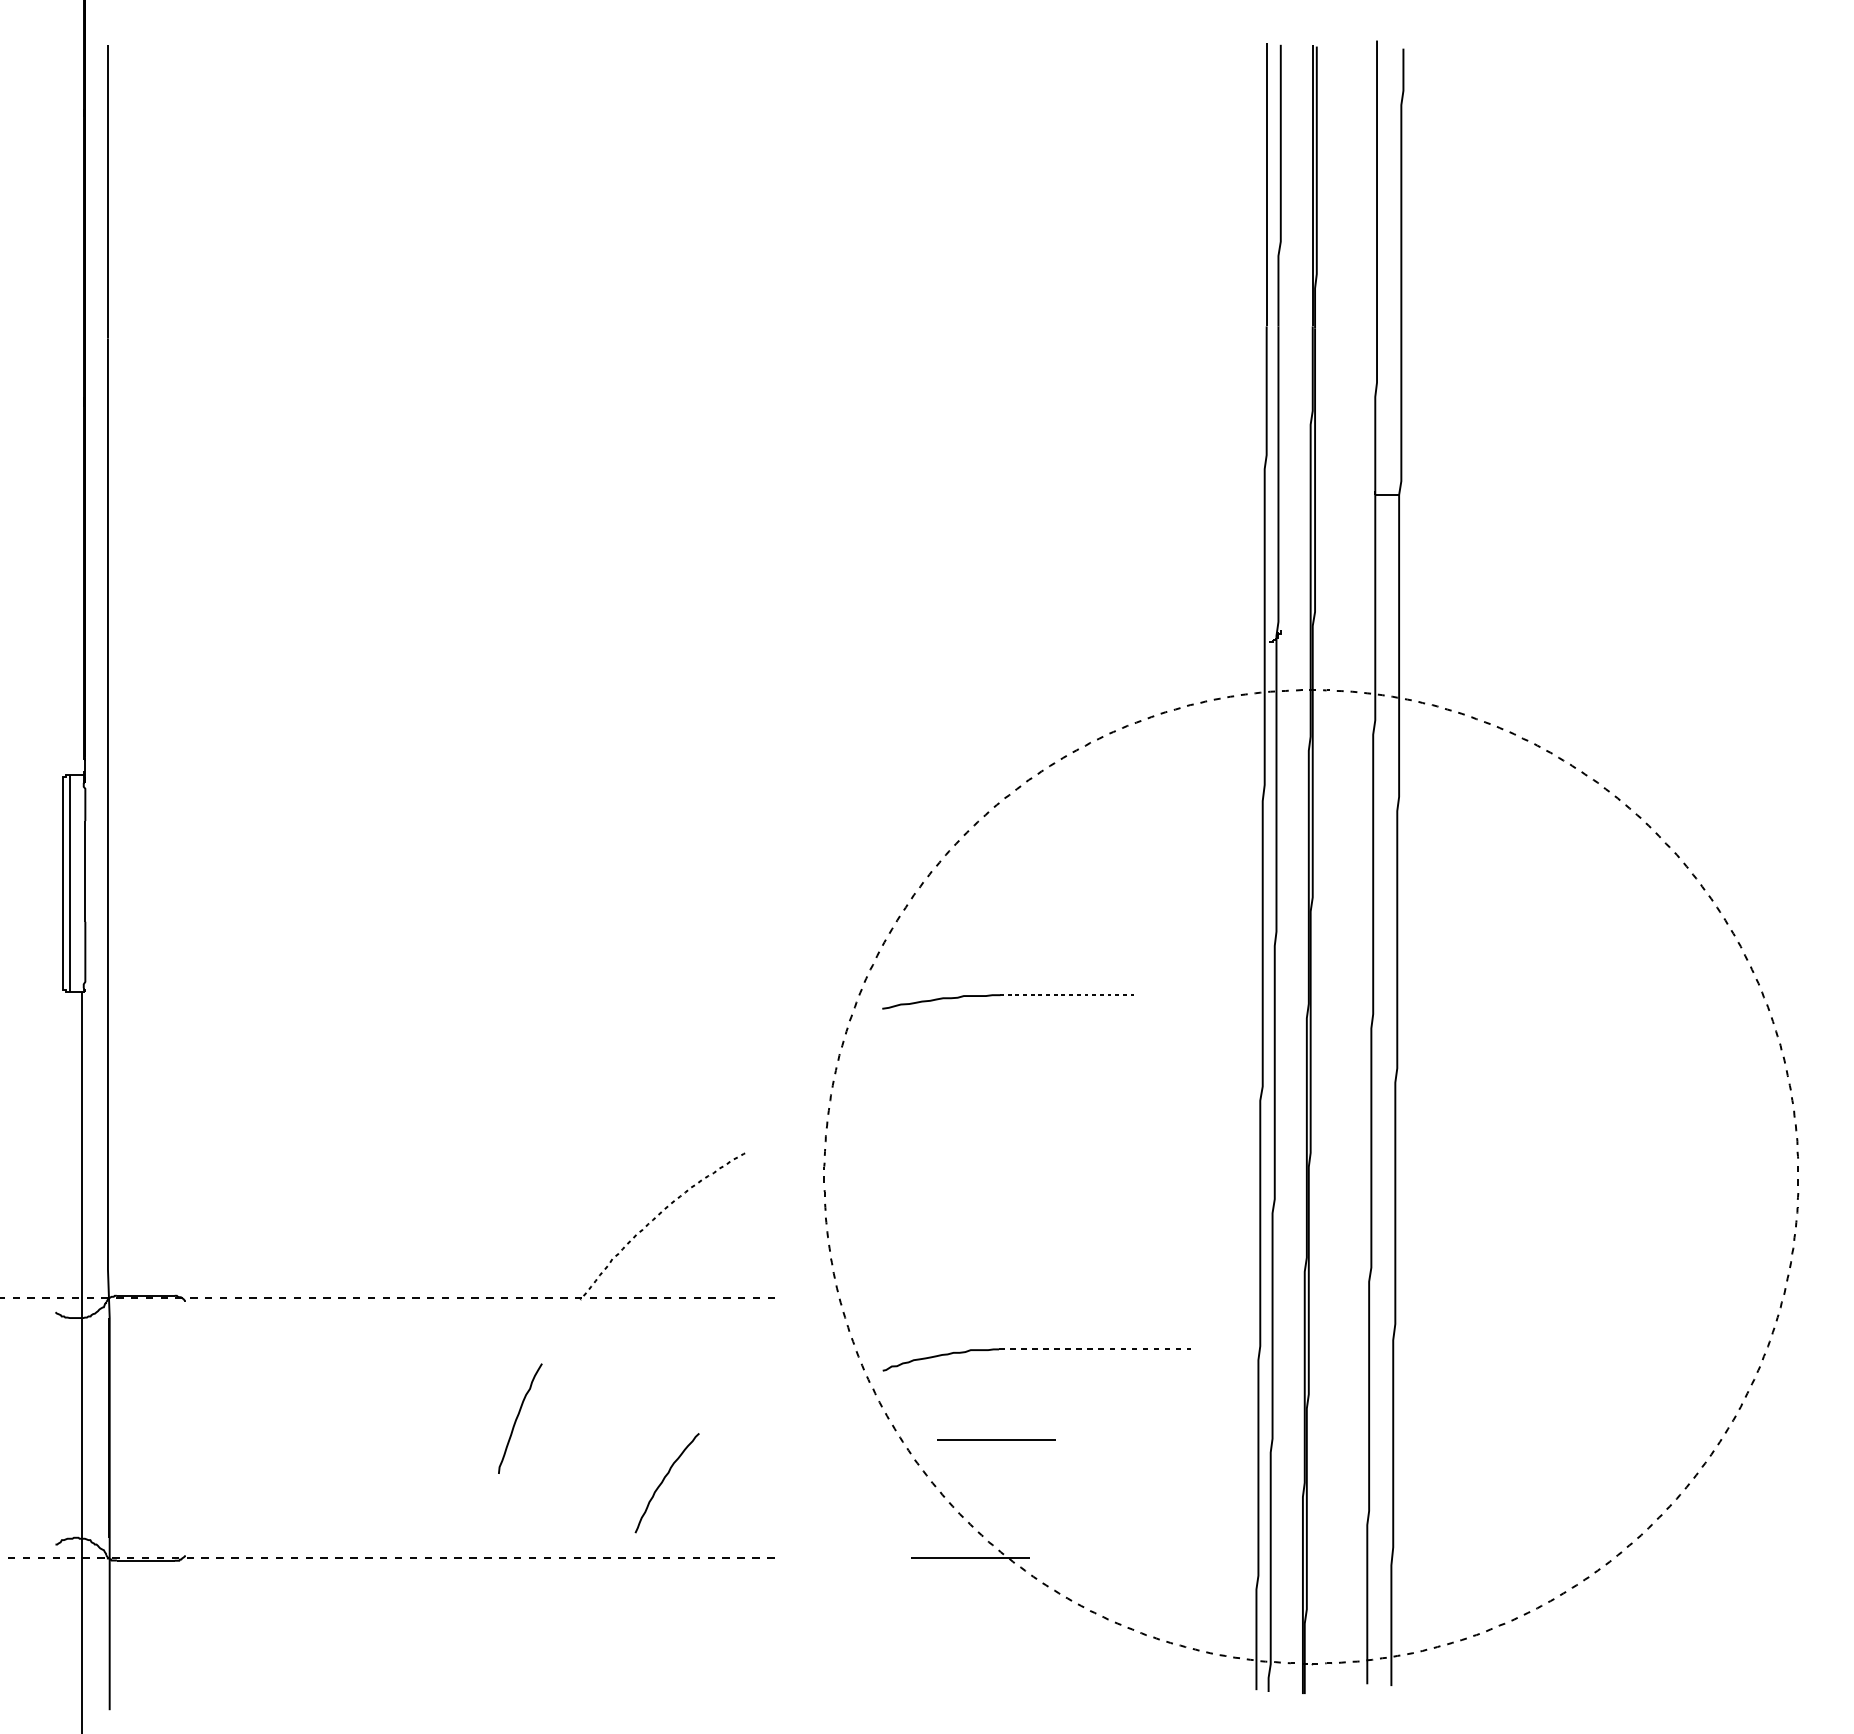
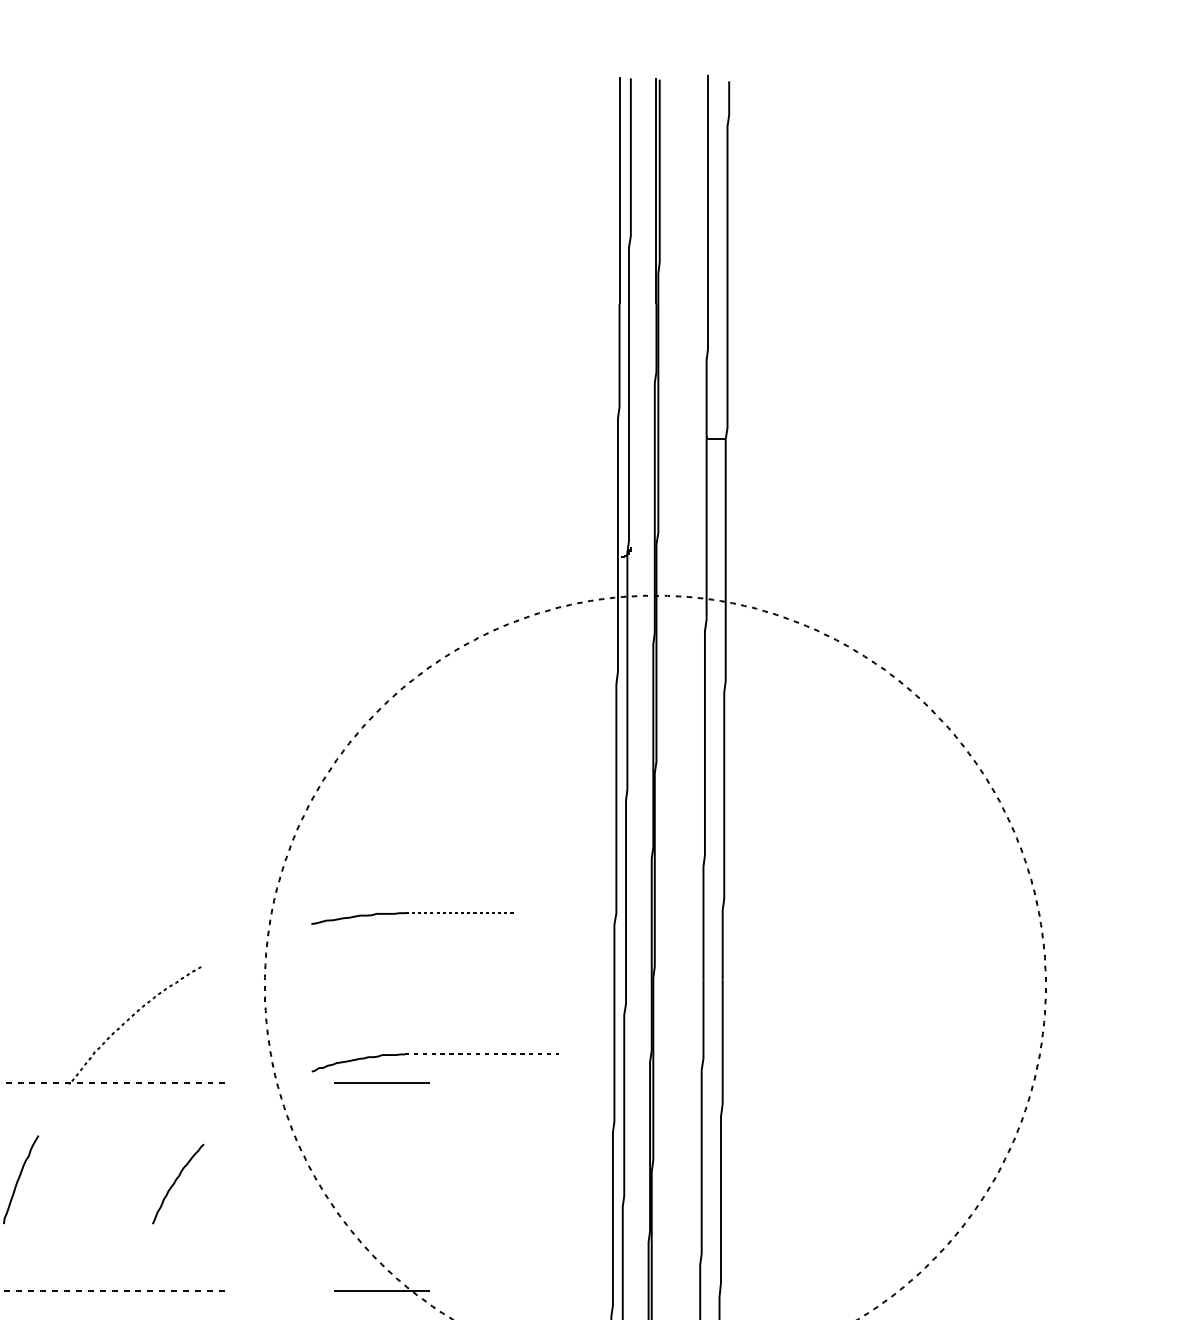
part: (1008, 995) -> (412, 913), moved
part: (1036, 1349) -> (435, 1054), moved
line: (996, 1439) -> (382, 1082), moved
curve: (664, 1480) -> (176, 1181), moved

